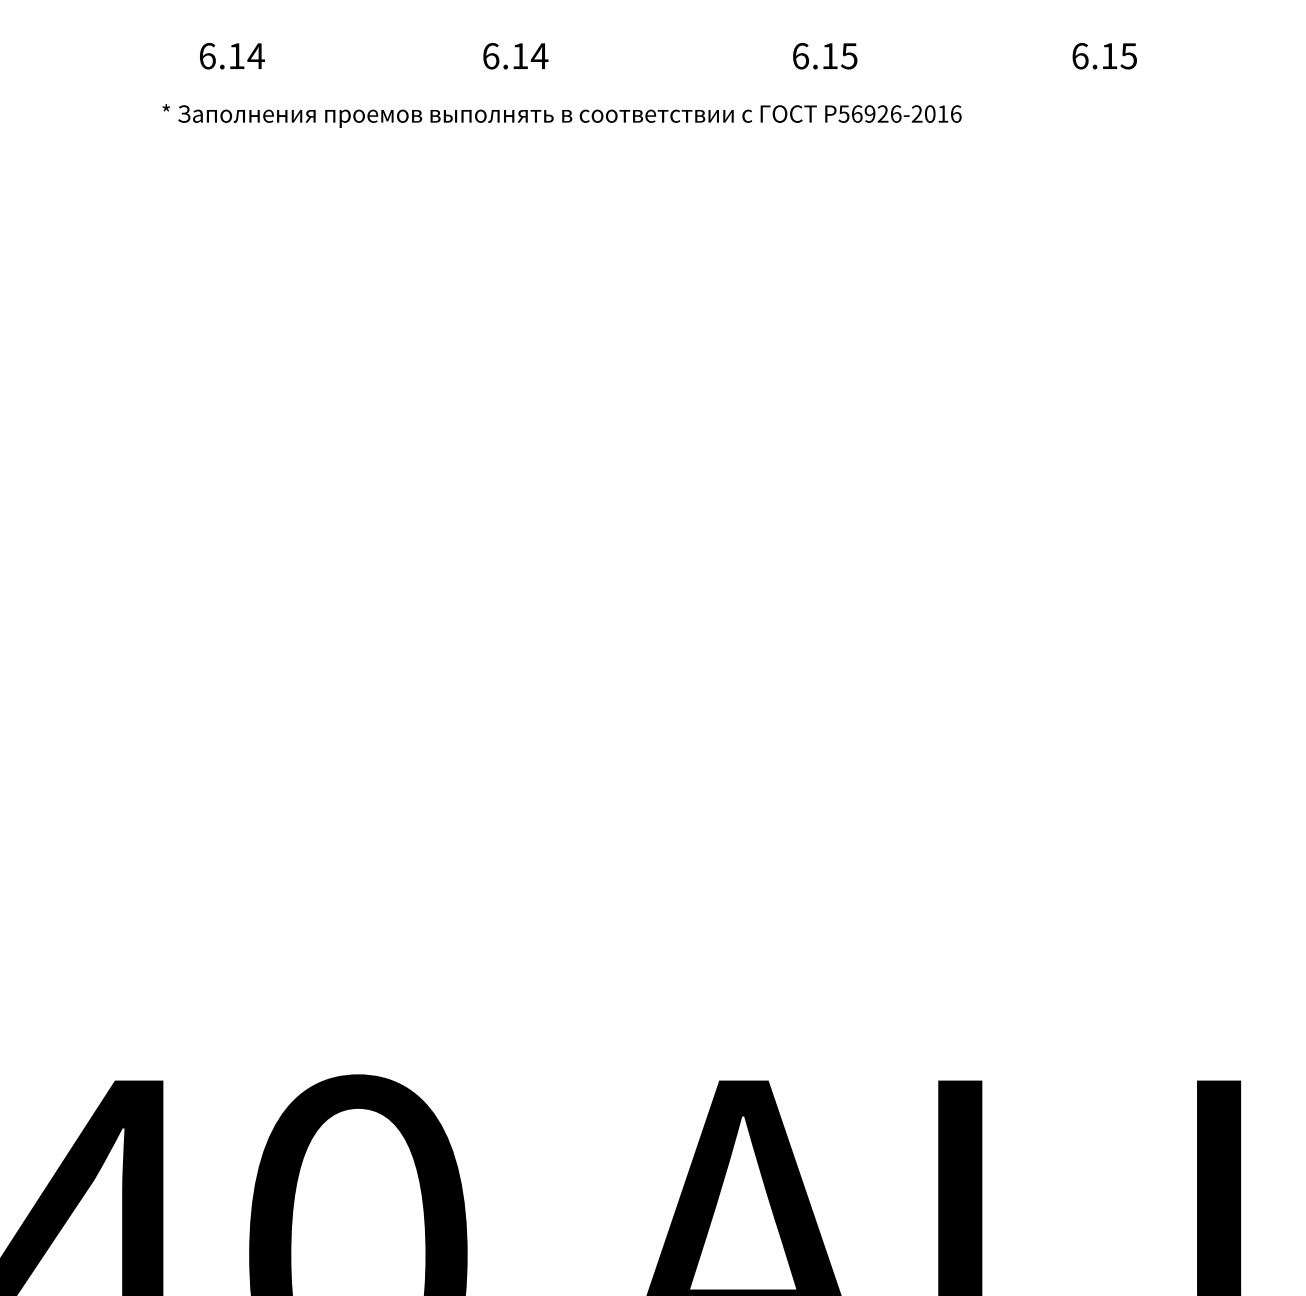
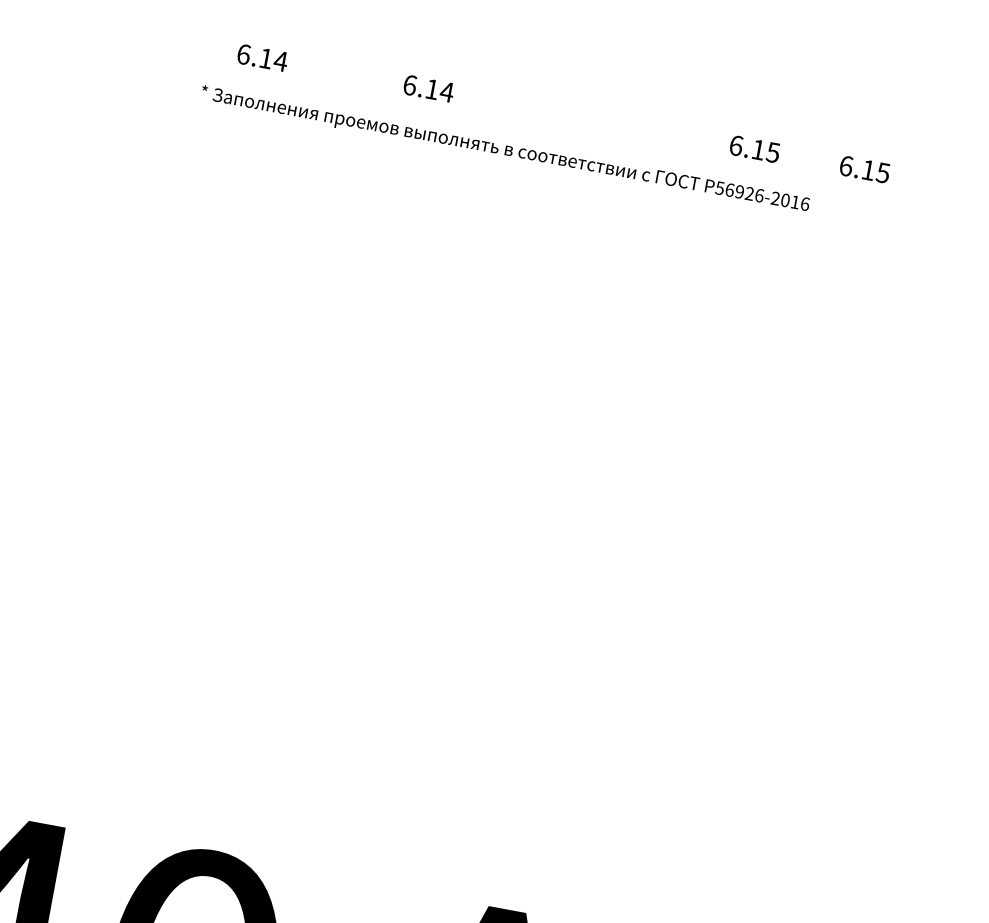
text: (515, 56) -> (428, 89), moved
text: (825, 56) -> (755, 149), moved
text: (1104, 56) -> (864, 169), moved

